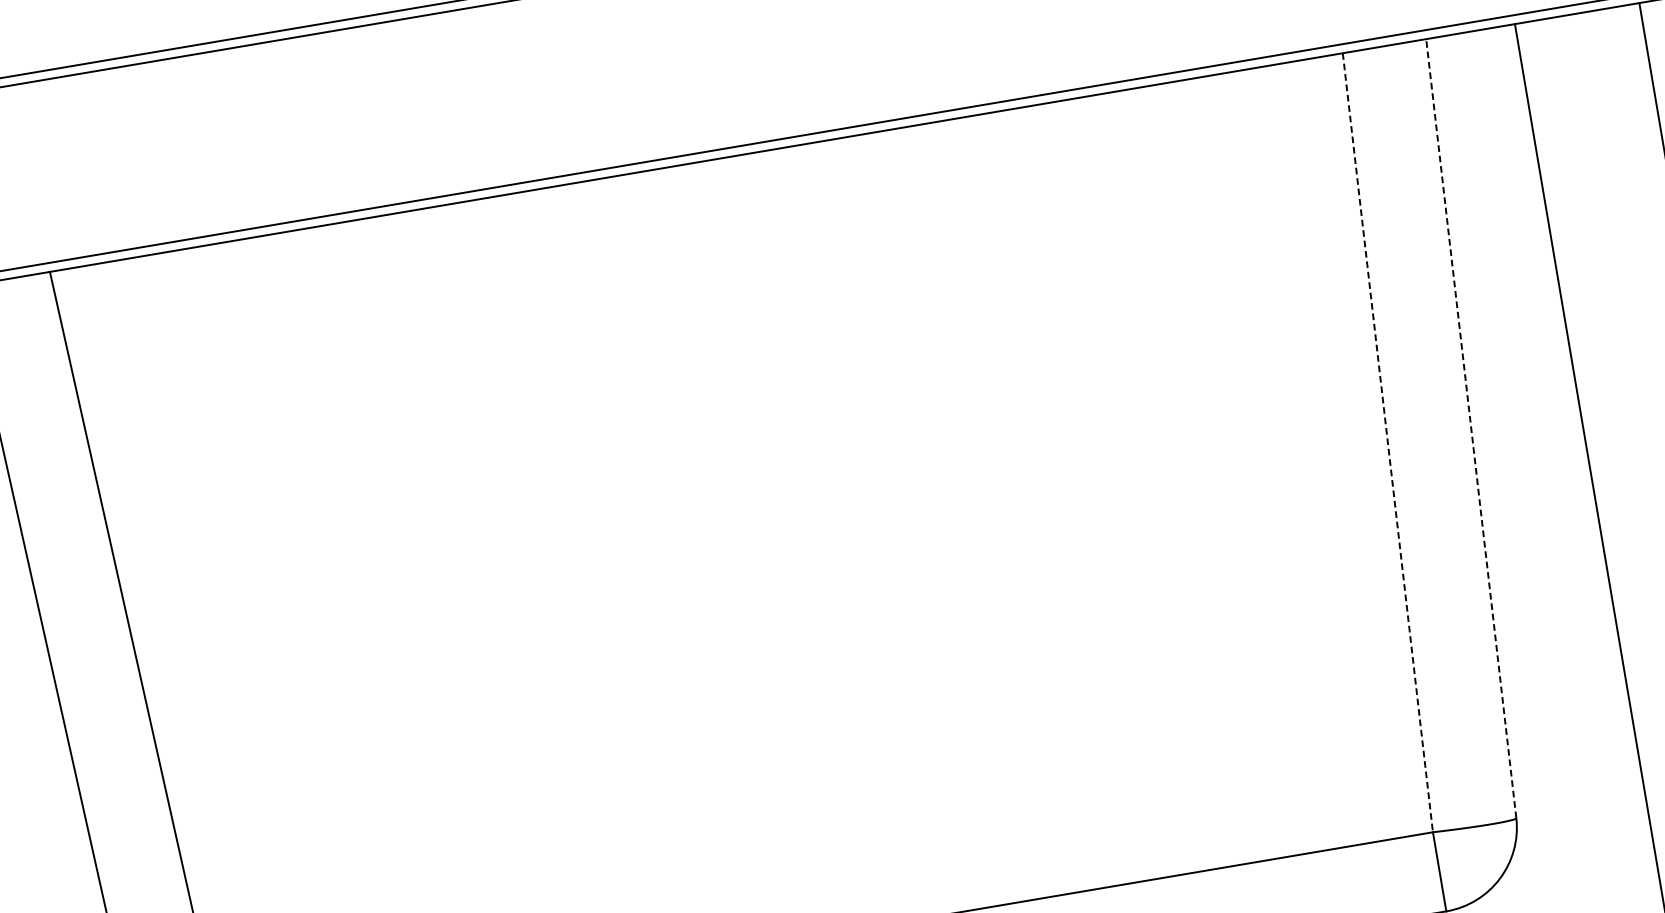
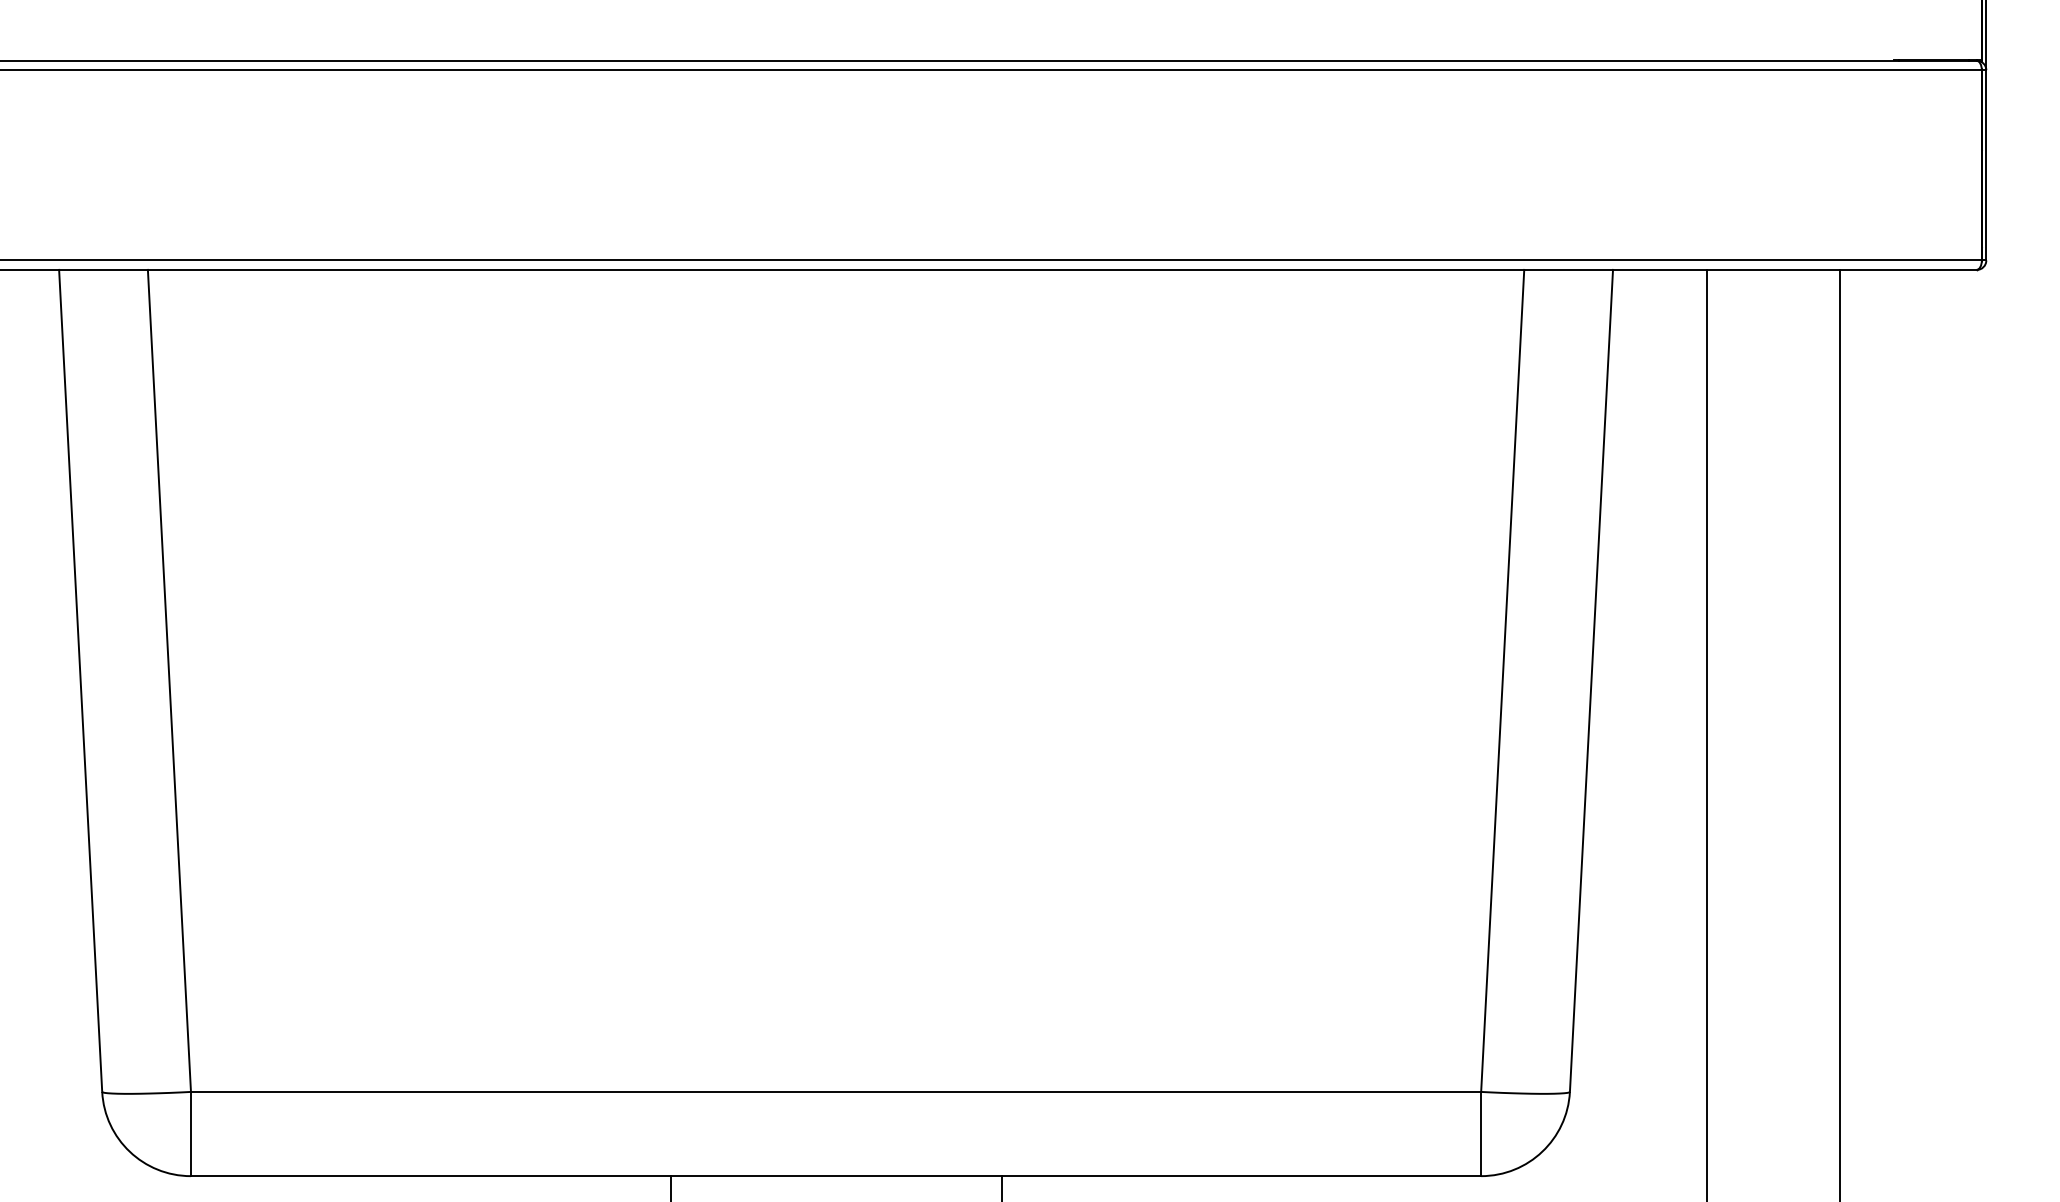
line: (1471, 428) -> (1591, 680), dashed -> solid
line: (1387, 442) -> (1502, 680), dashed -> solid

